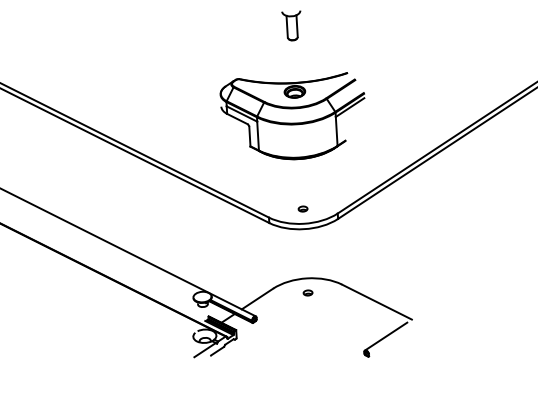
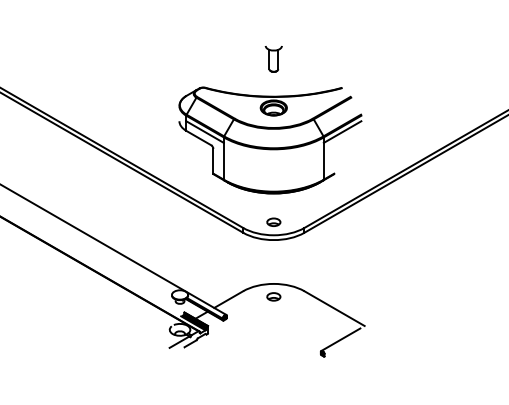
part: (293, 117) -> (270, 140), size x1.43
part: (302, 208) -> (273, 221), size x1.67
part: (307, 292) -> (273, 296), size x1.67

